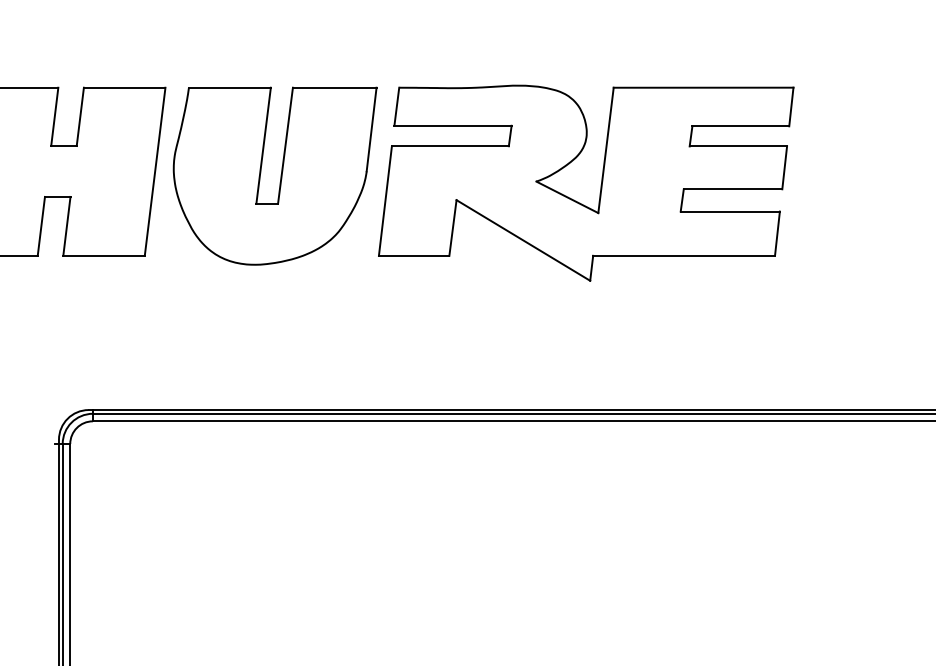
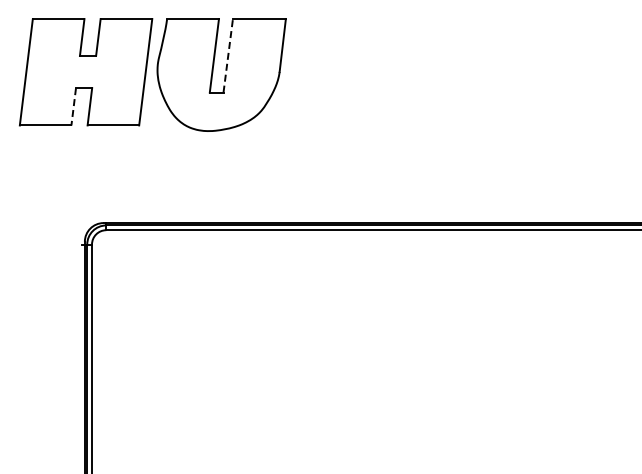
line: (285, 145) -> (228, 55), solid -> dashed
part: (600, 183) -> (427, 79), removed
line: (41, 225) -> (73, 106), solid -> dashed

